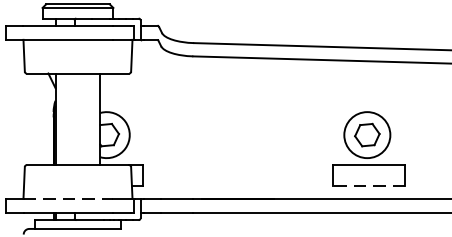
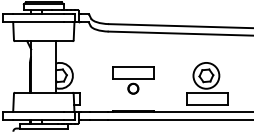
part: (237, 143) -> (133, 80), added
line: (367, 186) -> (206, 104), dashed -> solid
line: (68, 198) -> (38, 111), dashed -> solid

